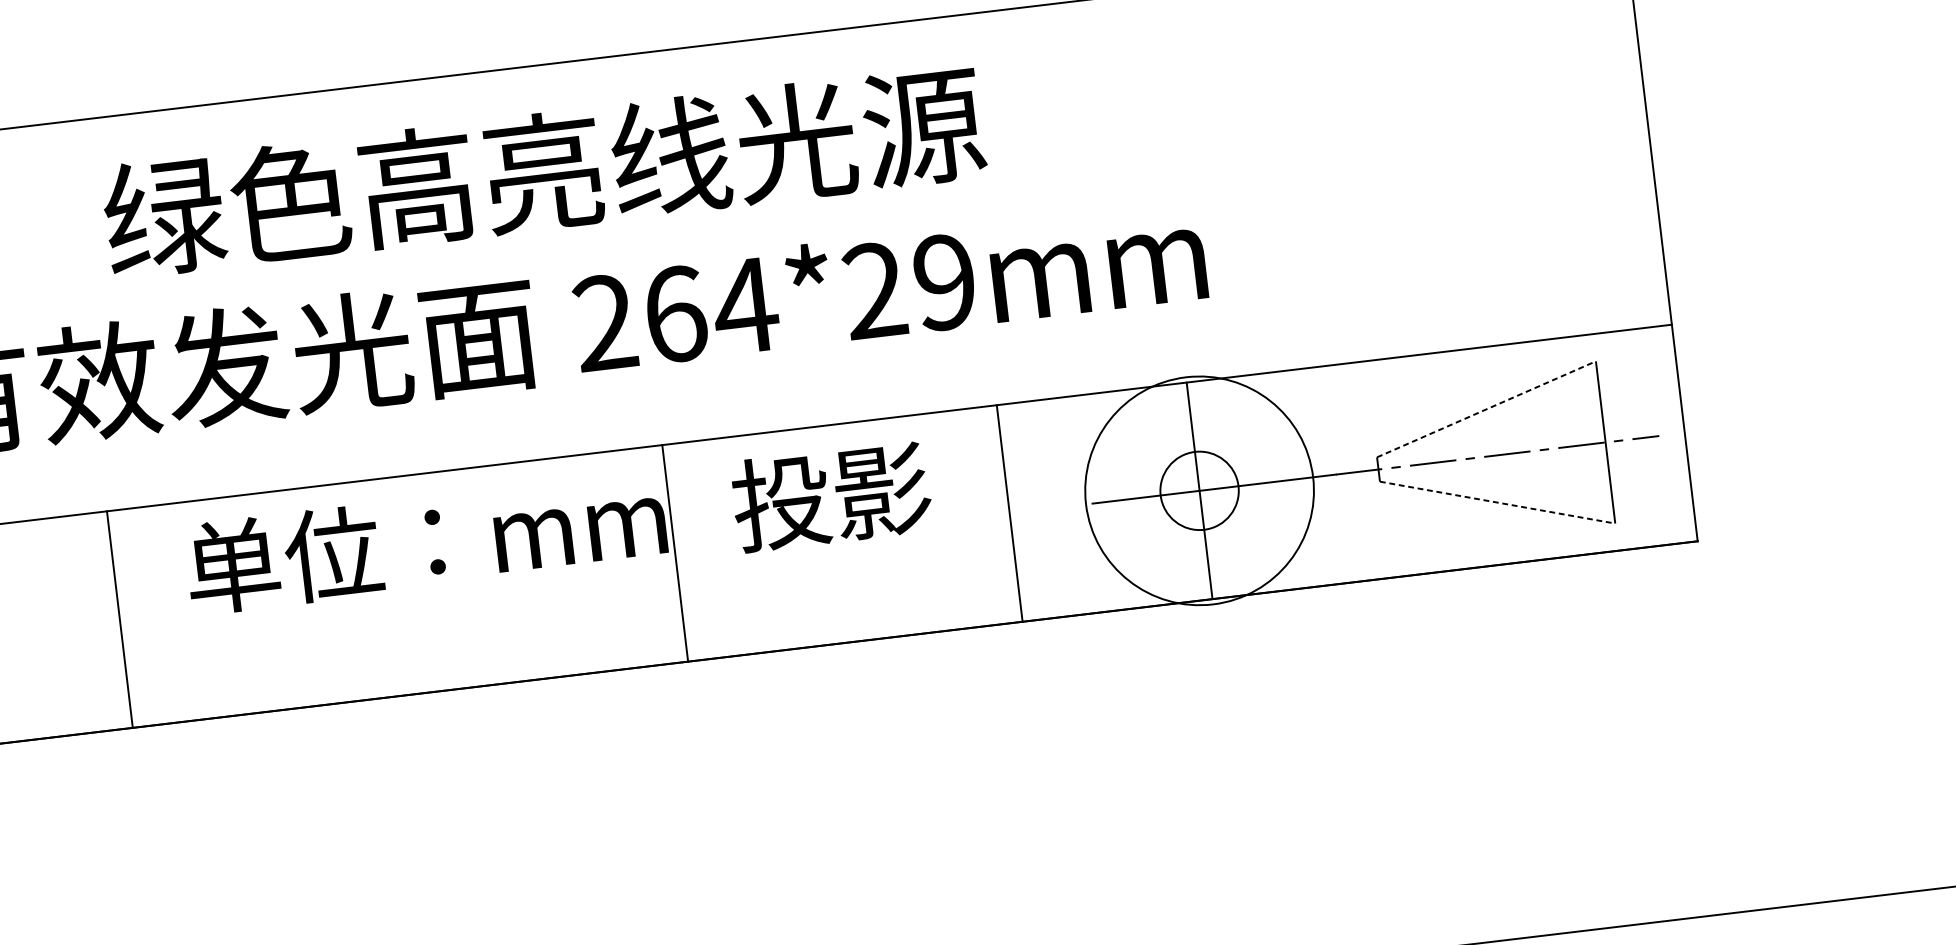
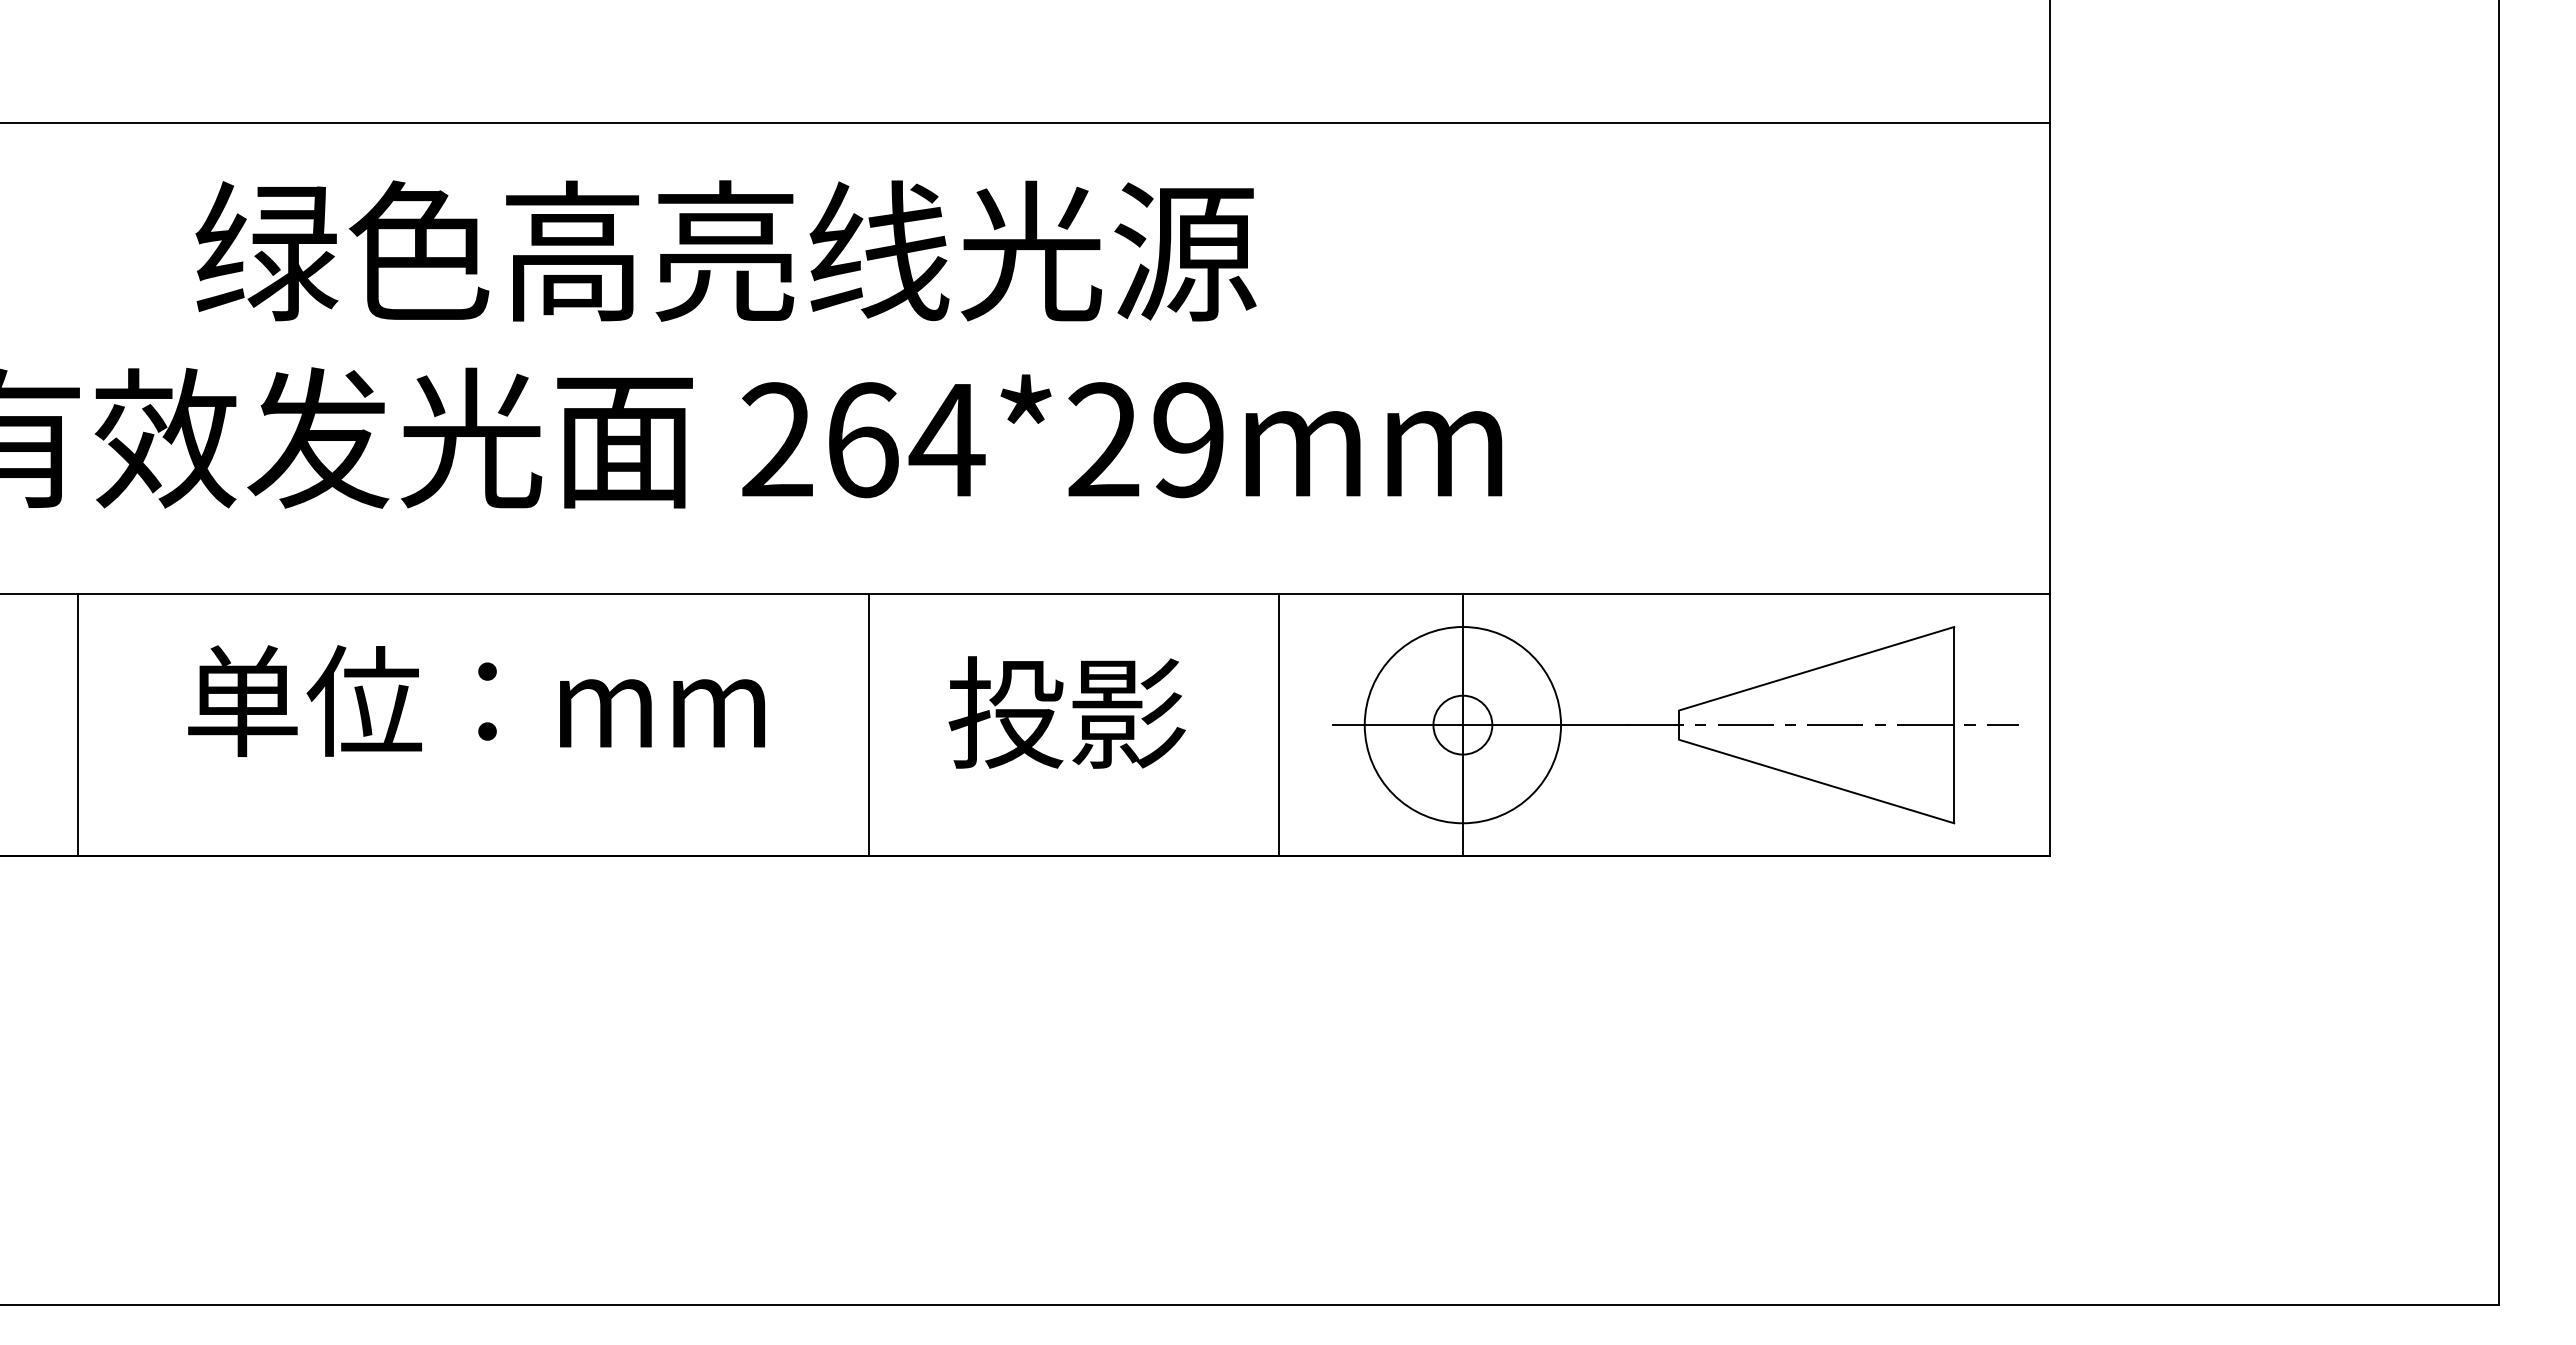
line: (1486, 409) -> (1816, 668), dashed -> solid
circle: (1199, 490) -> (1462, 724), size x0.62
circle: (1199, 491) -> (1462, 725), size x0.71
text: (831, 496) -> (1066, 712), moved
line: (1497, 502) -> (1816, 781), dashed -> solid
line: (1010, 513) -> (1279, 725), moved
text: (425, 542) -> (476, 700), moved
line: (675, 553) -> (869, 725), moved
line: (120, 619) -> (78, 725), moved

